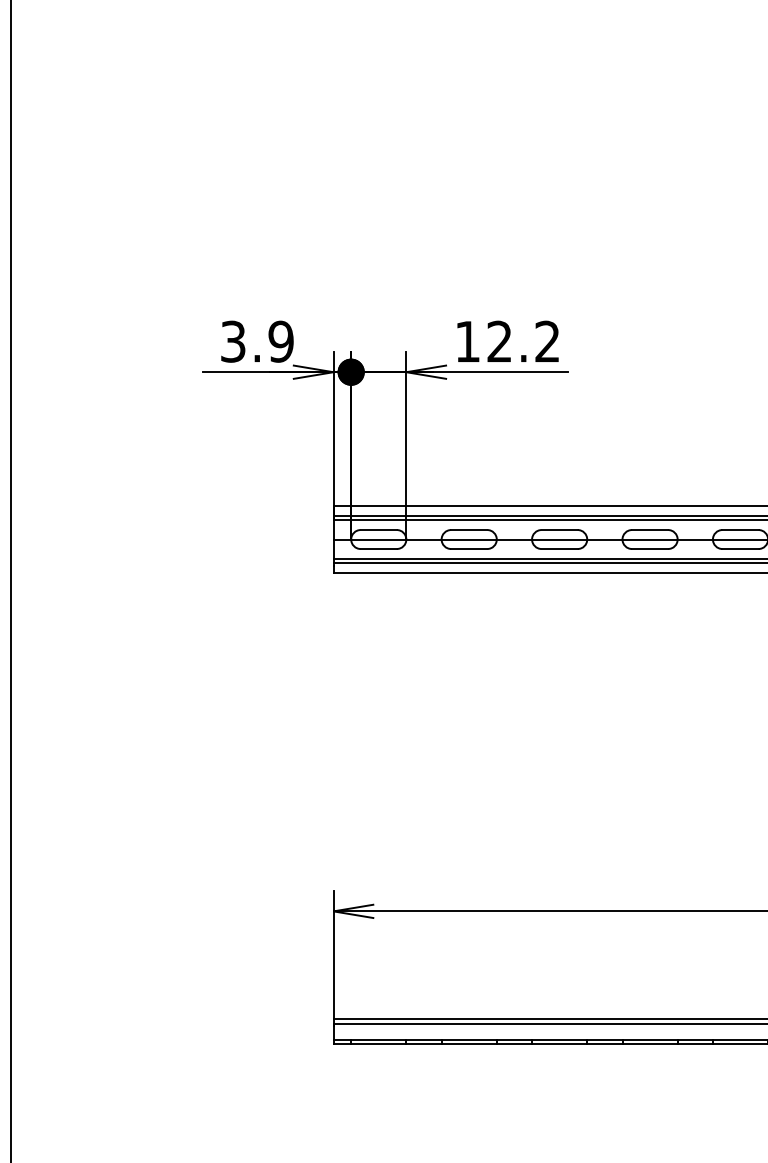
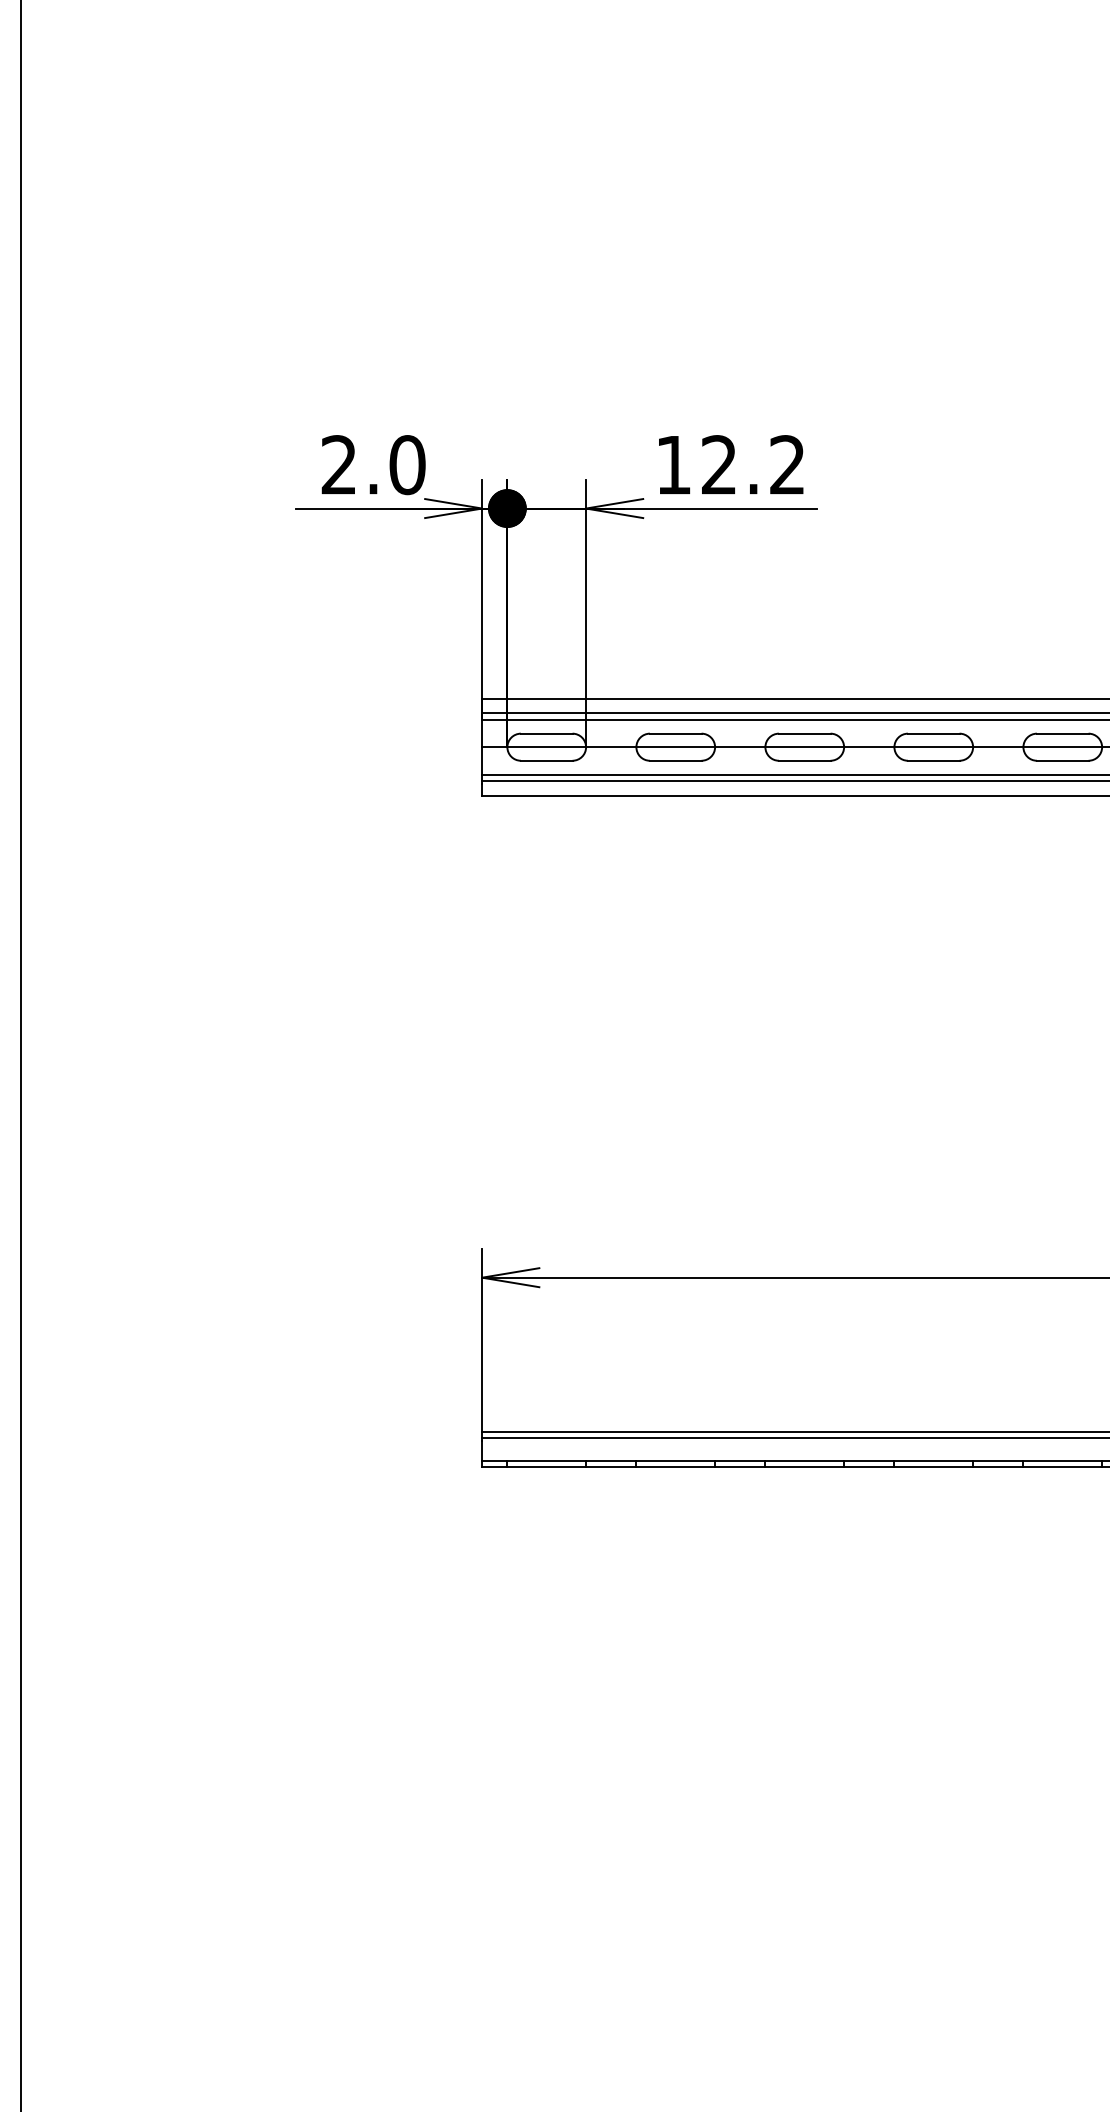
text: (257, 342) -> (373, 465), 3.9 -> 2.0

